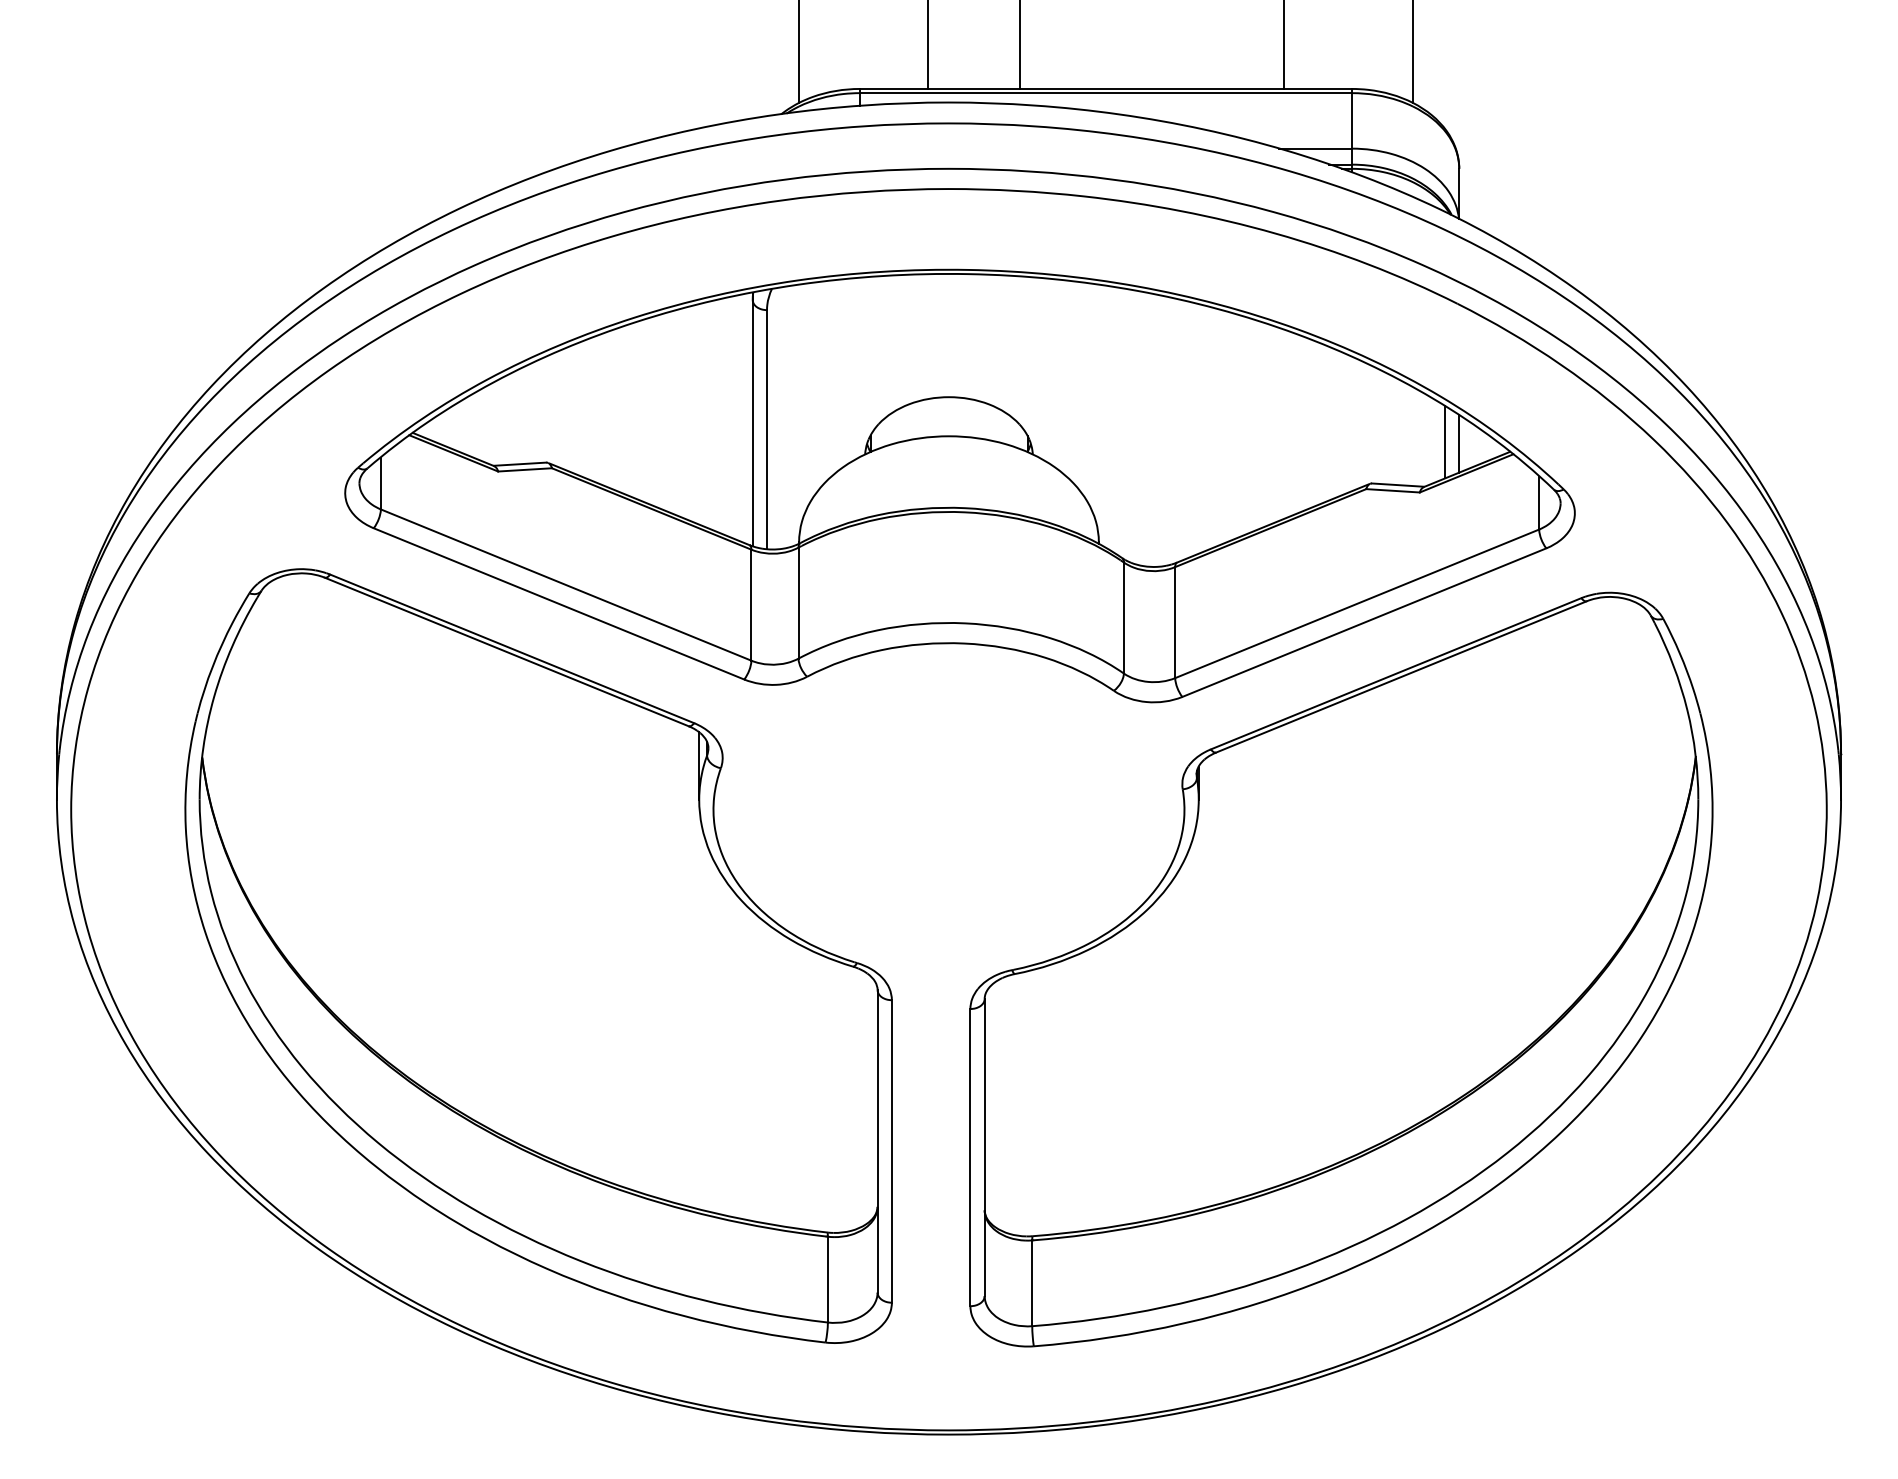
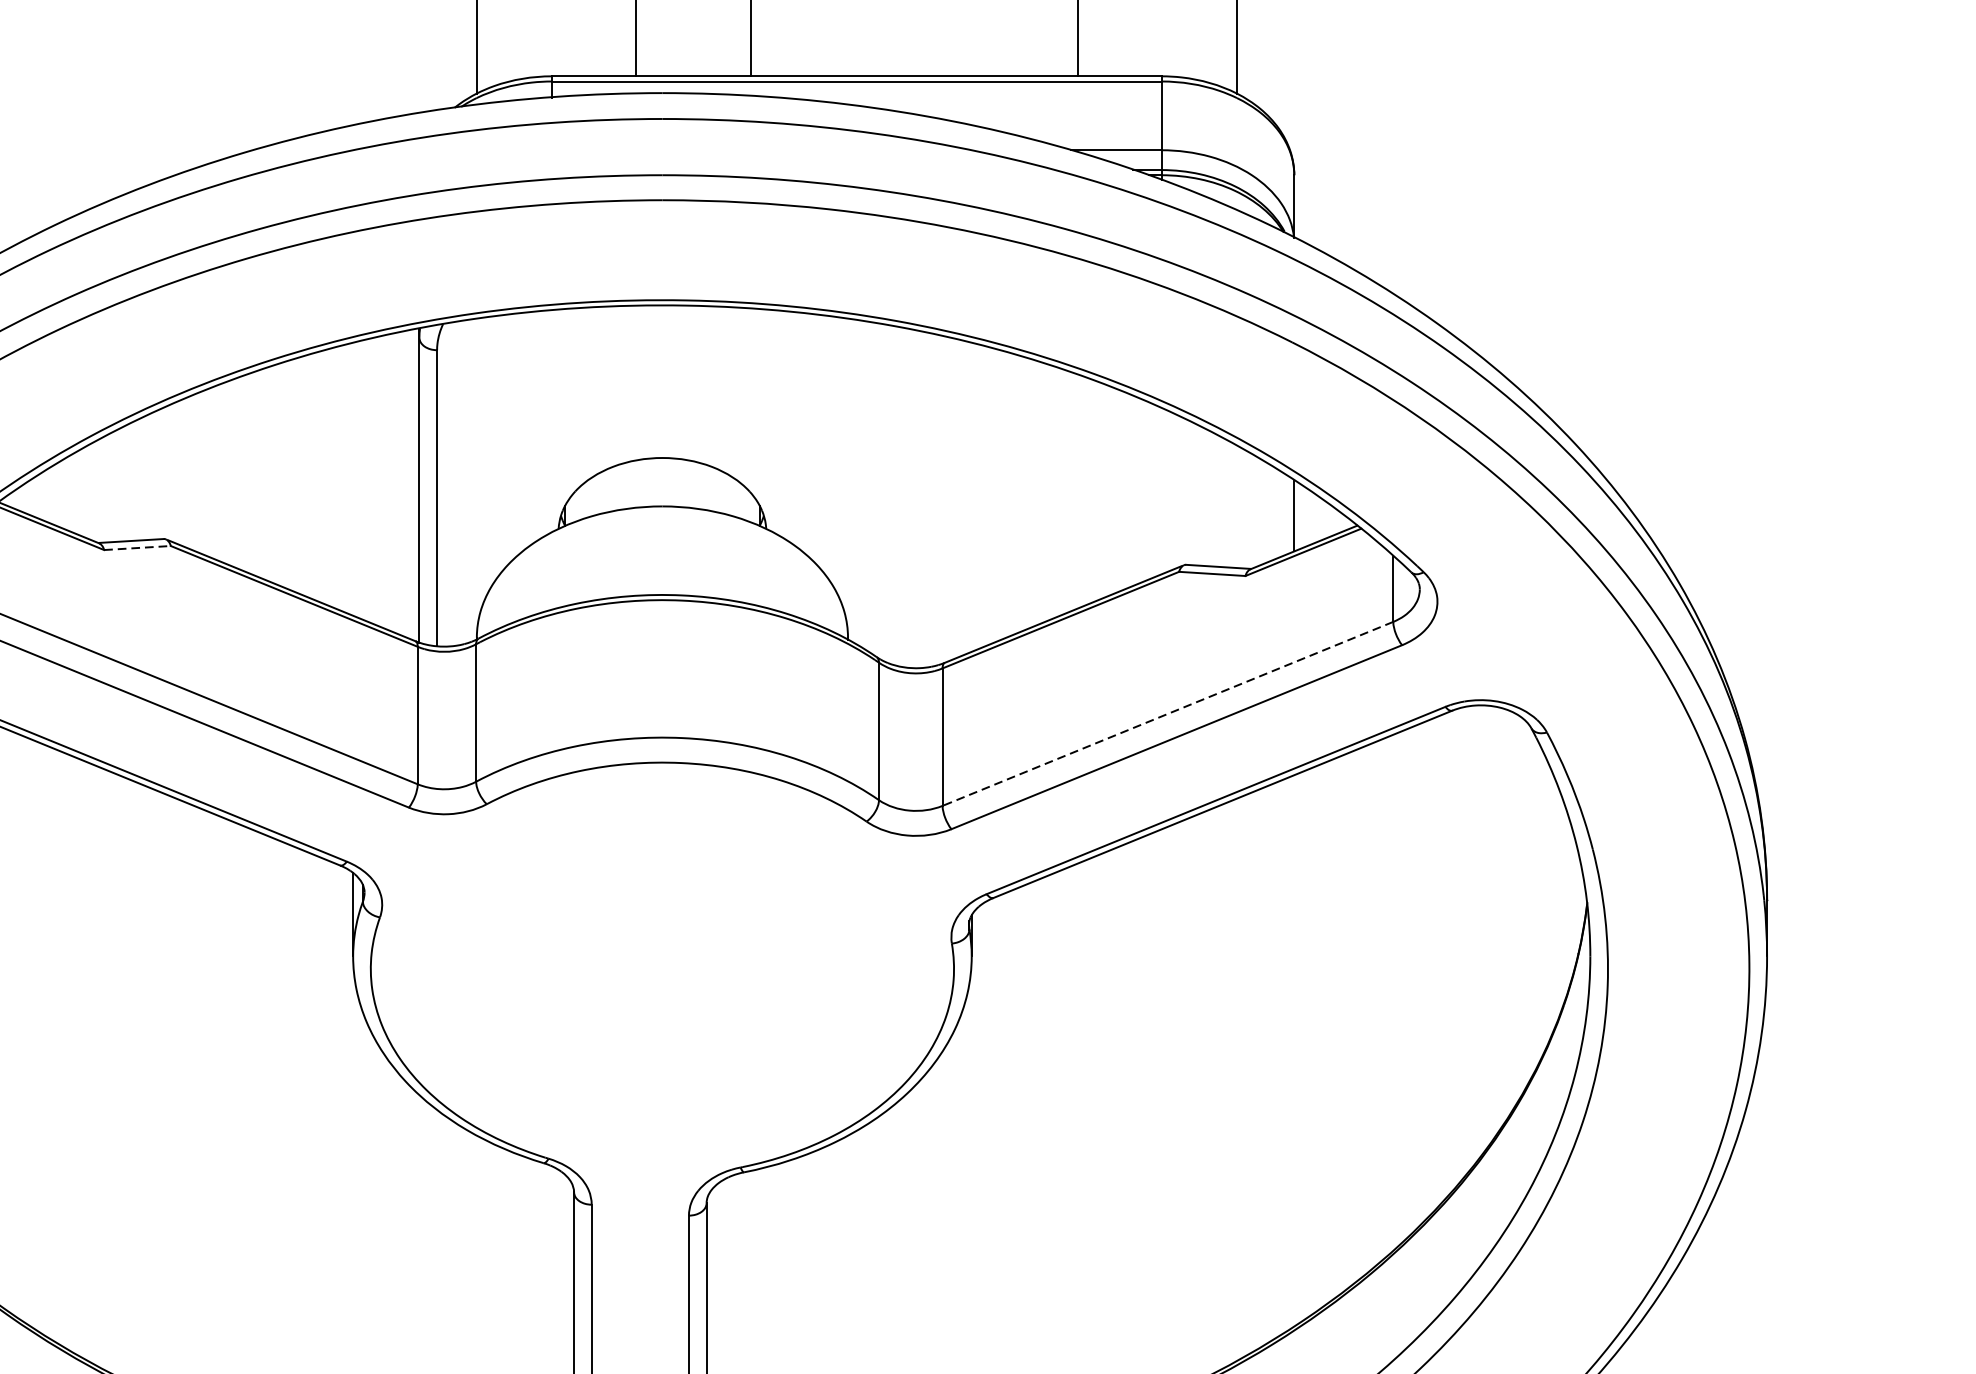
line: (1444, 442) -> (1276, 514), removed
line: (525, 469) -> (138, 547), solid -> dashed
line: (1357, 603) -> (1168, 713), solid -> dashed

